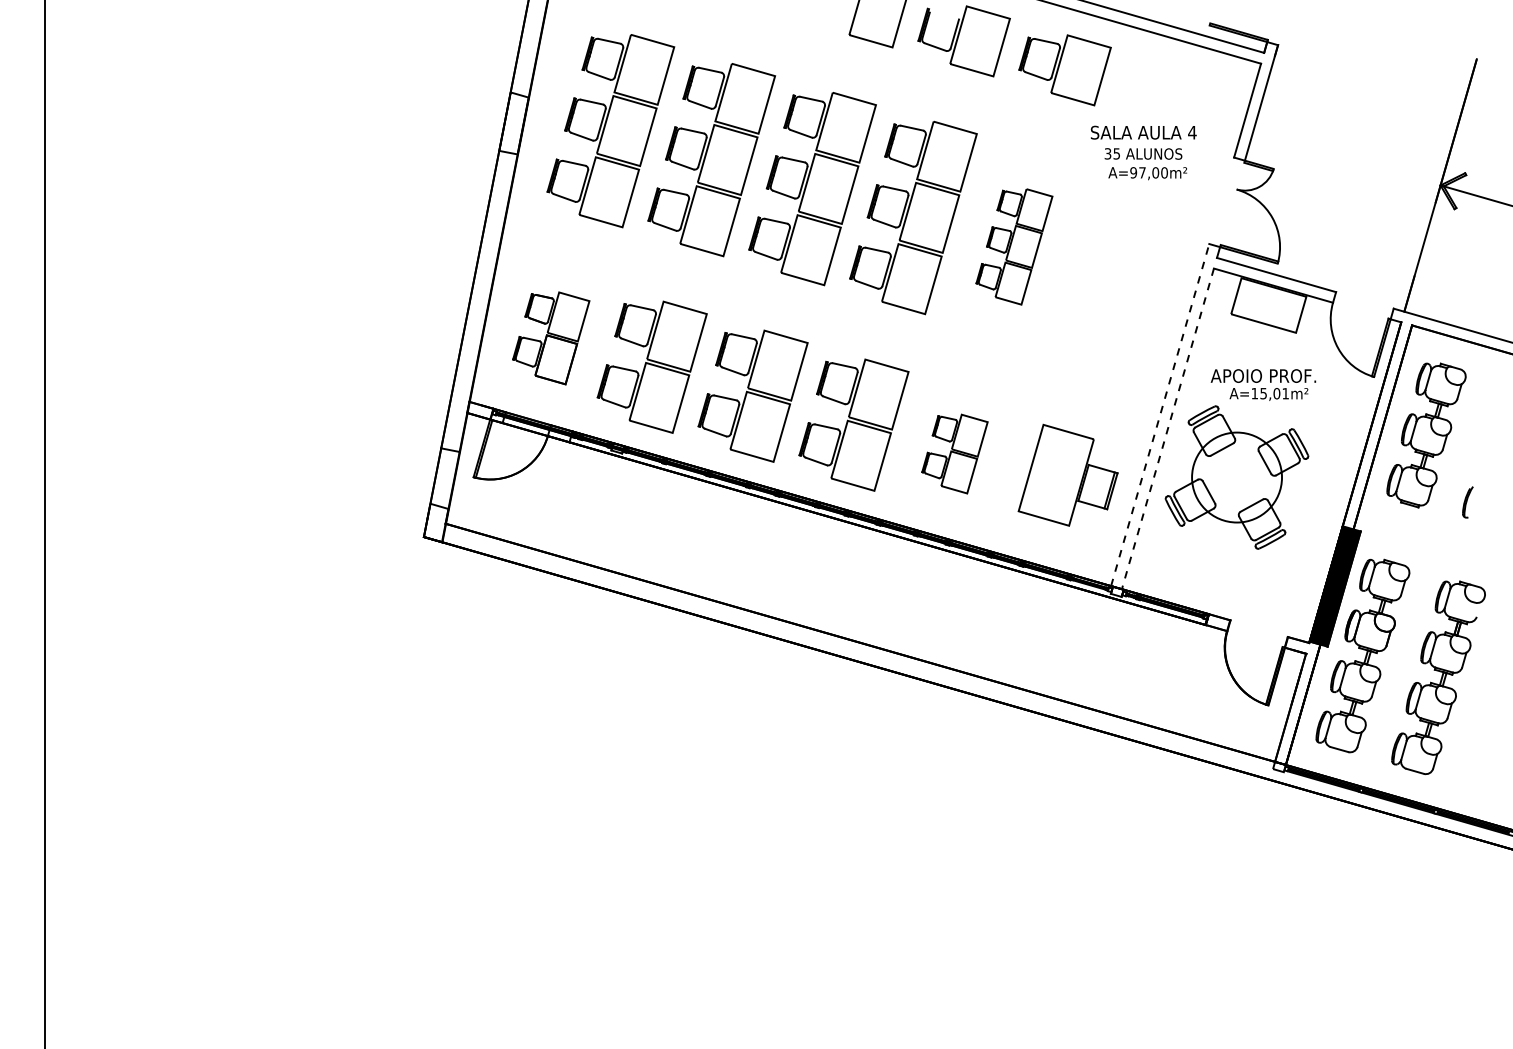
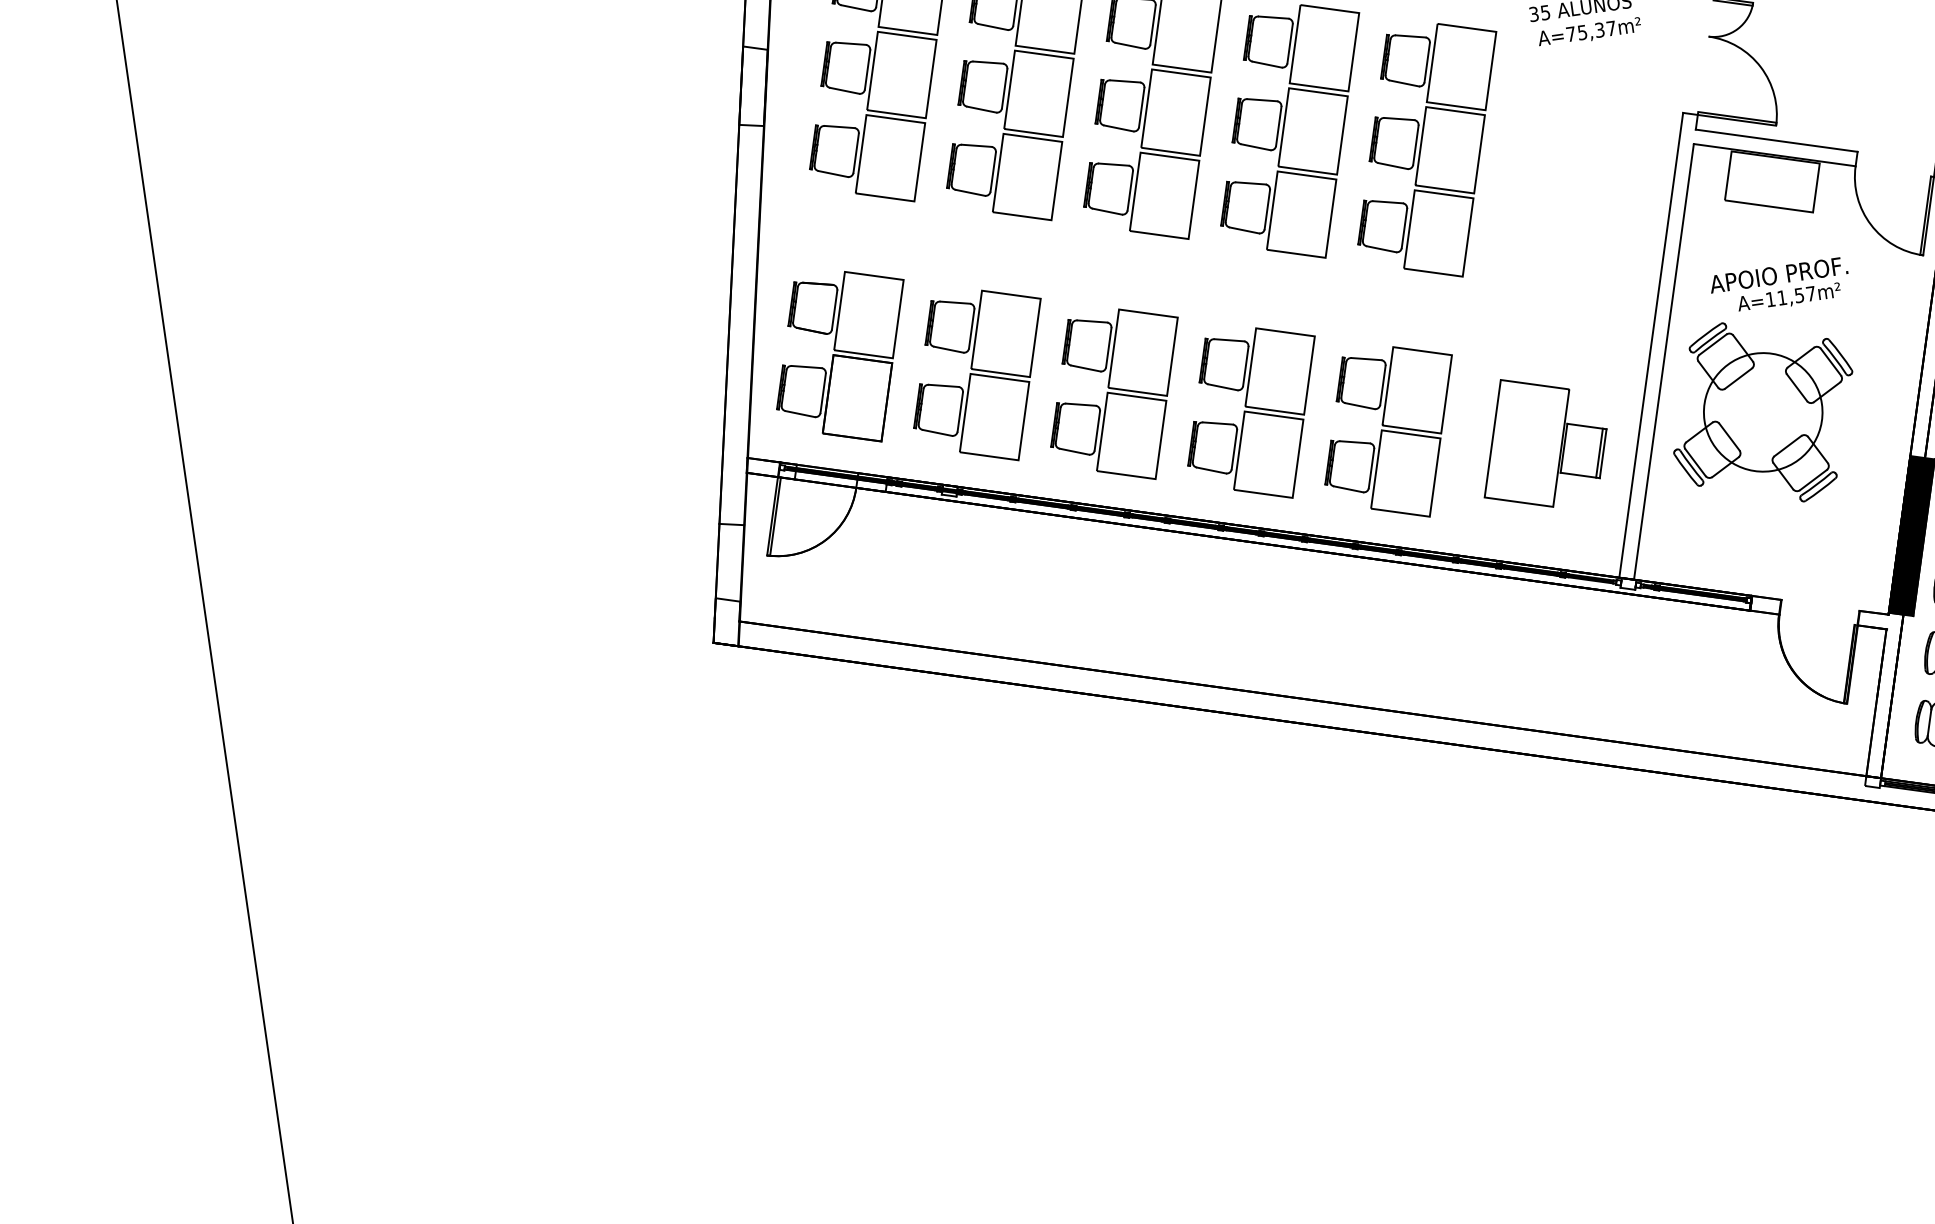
text: (1148, 172) -> (1590, 31), A=97,00m² -> A=75,37m²
part: (1014, 246) -> (1429, 152), size x1.67
part: (550, 338) -> (841, 360), size x1.43
text: (1274, 393) -> (1796, 295), A=15,01m² -> A=11,57m²
line: (1160, 415) -> (1651, 345), dashed -> solid
line: (1167, 428) -> (1663, 361), dashed -> solid
part: (954, 453) -> (1390, 434), size x1.67

